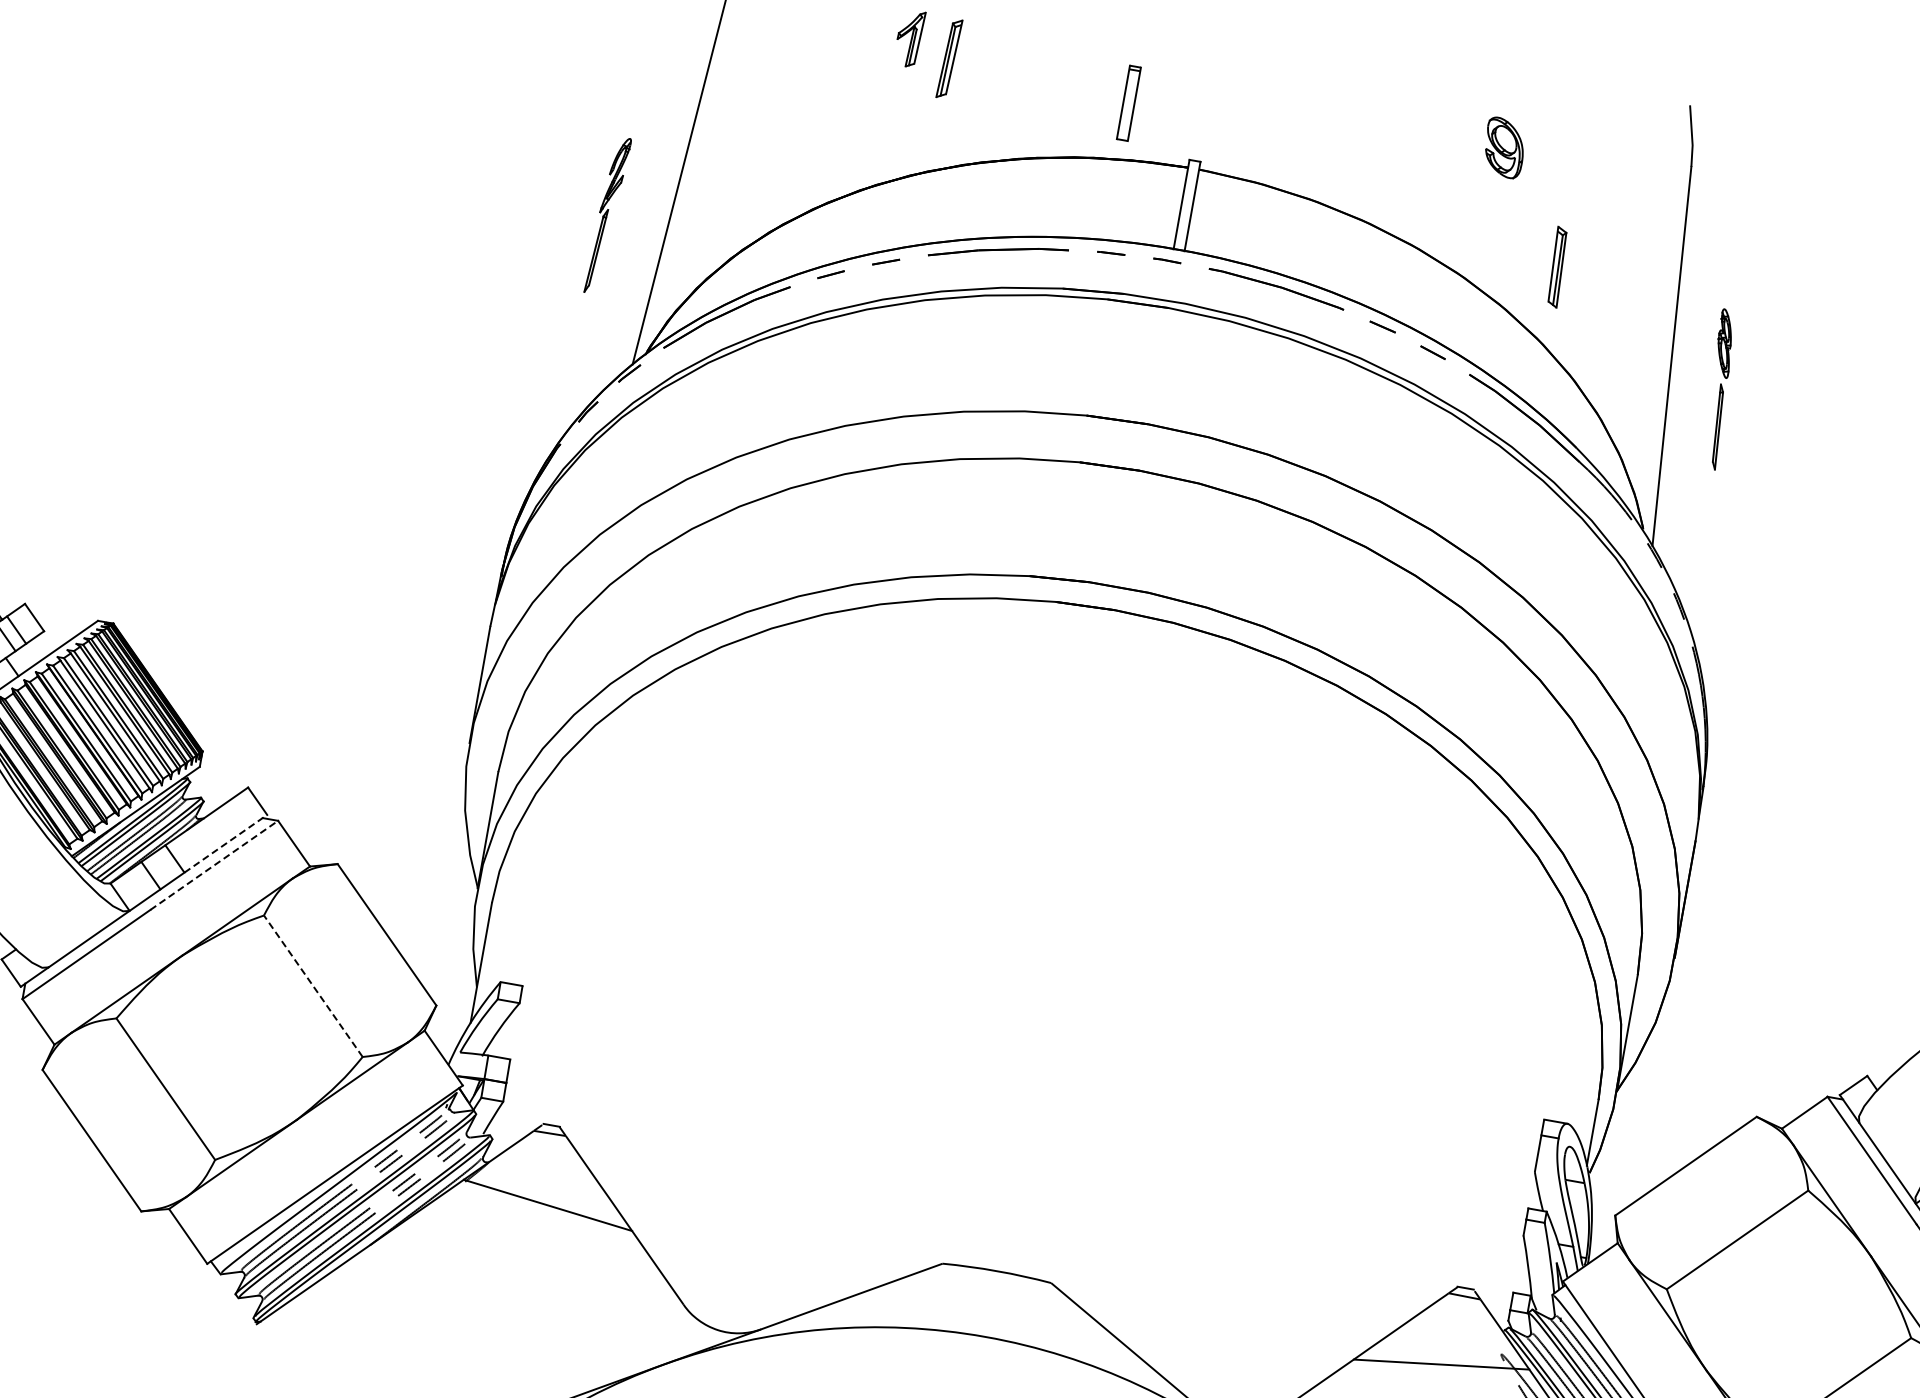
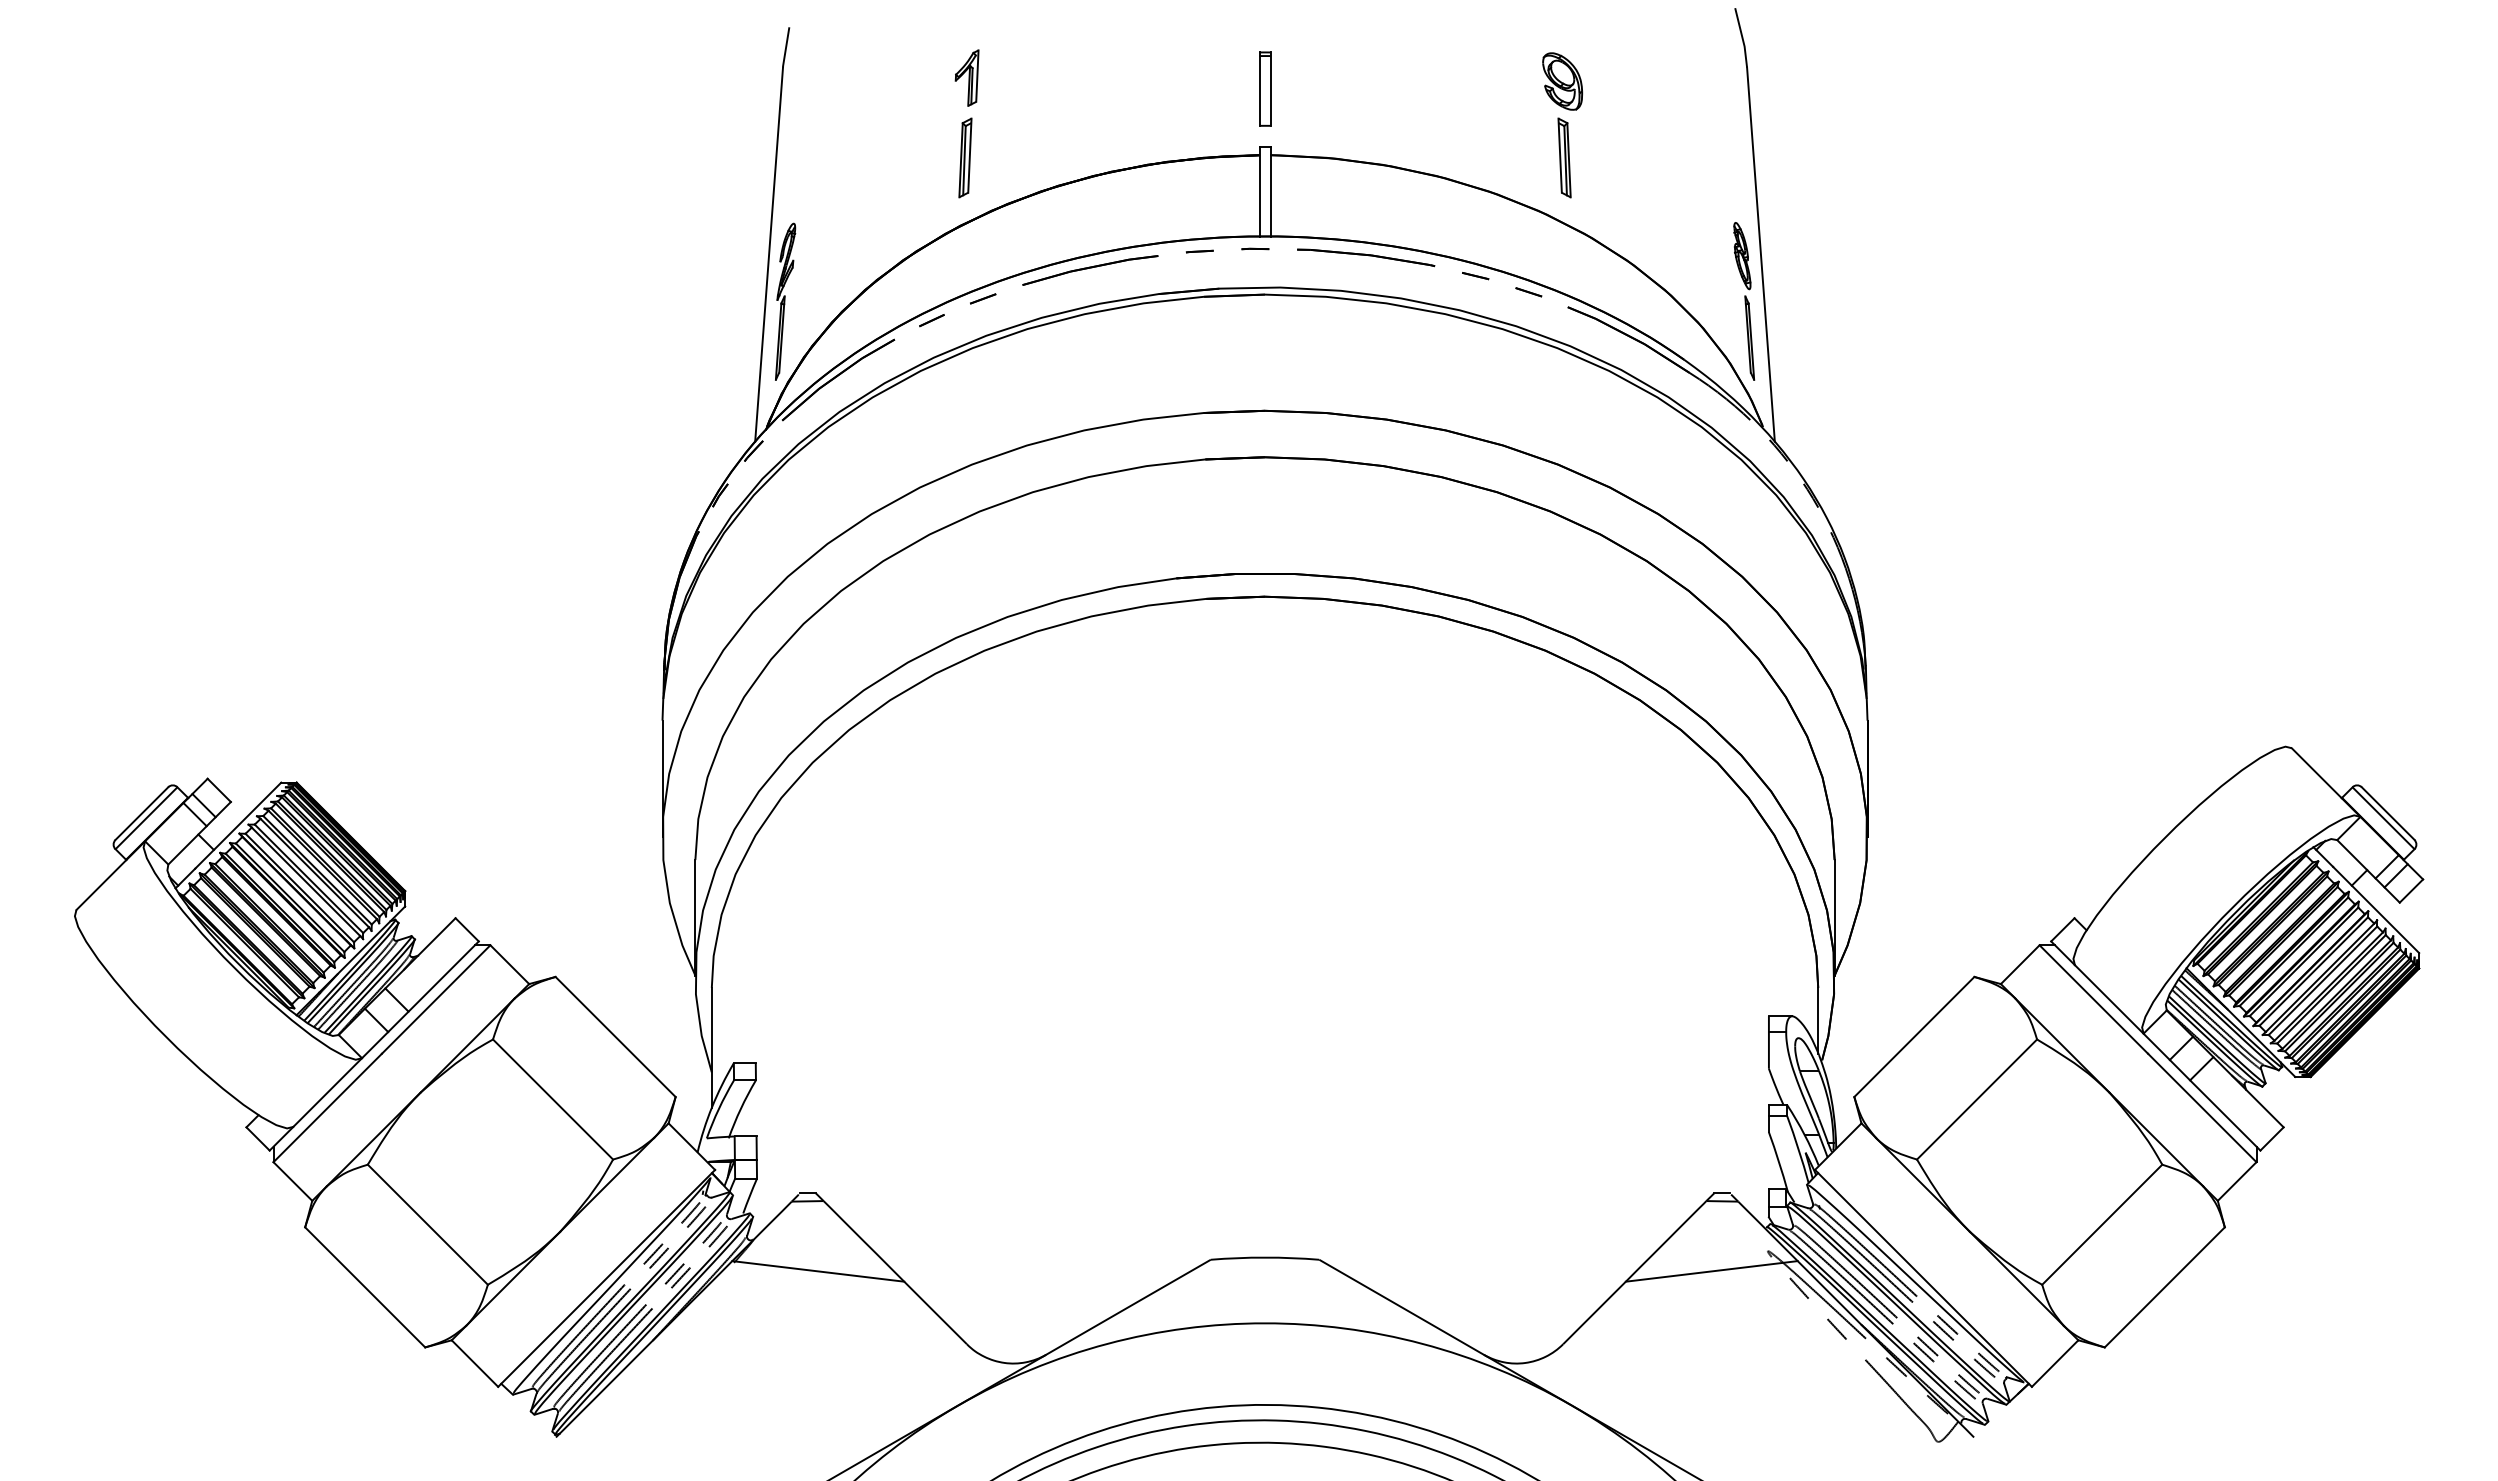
part: (949, 58) -> (965, 157), moved
part: (1129, 102) -> (1265, 88), moved
part: (607, 215) -> (785, 301), moved
part: (1557, 266) -> (1564, 157), moved
part: (1719, 389) -> (1744, 301), moved
line: (225, 843) -> (443, 976), dashed -> solid
line: (214, 865) -> (436, 999), dashed -> solid
line: (313, 986) -> (553, 1099), dashed -> solid

